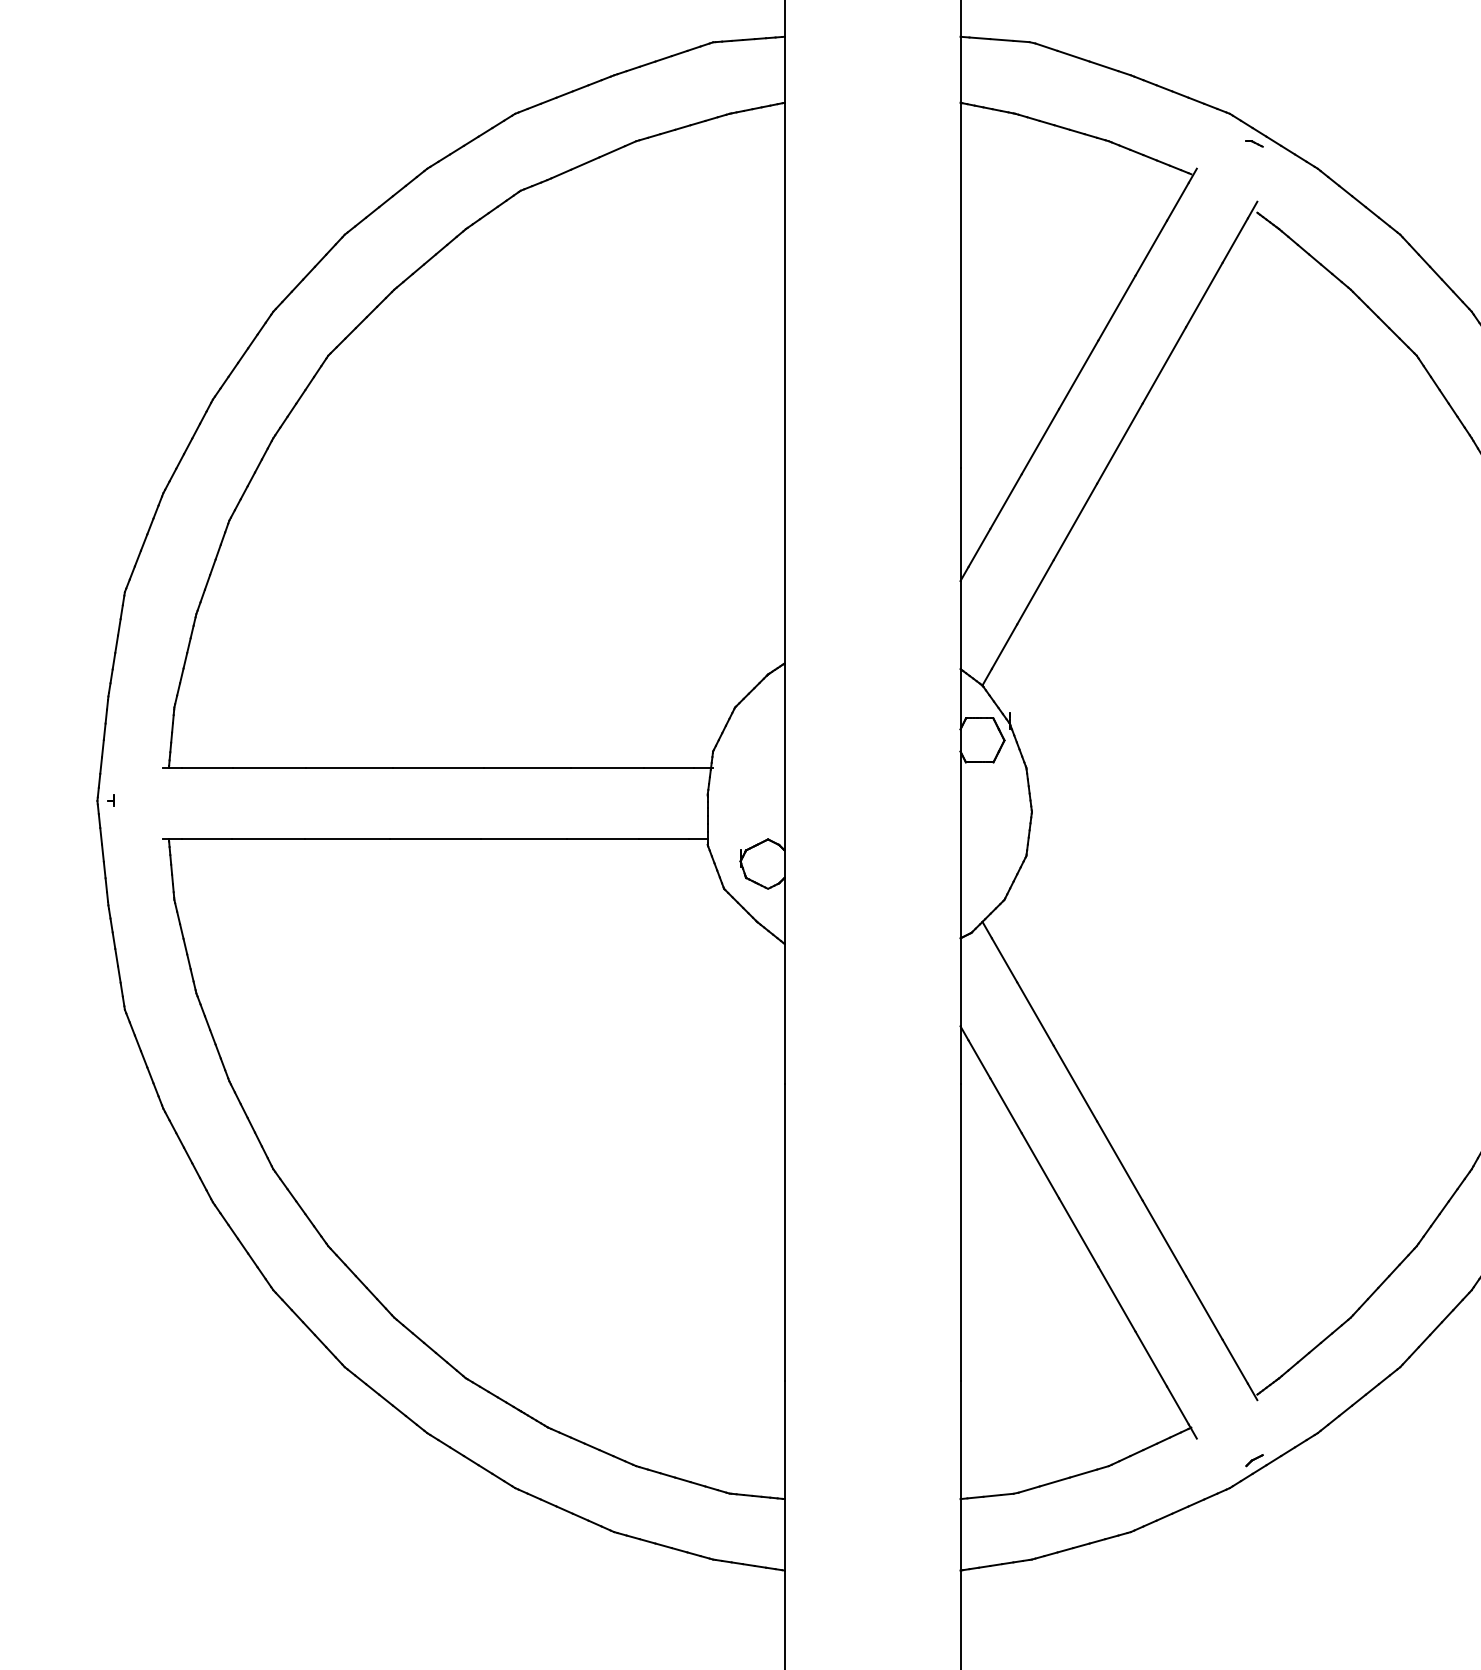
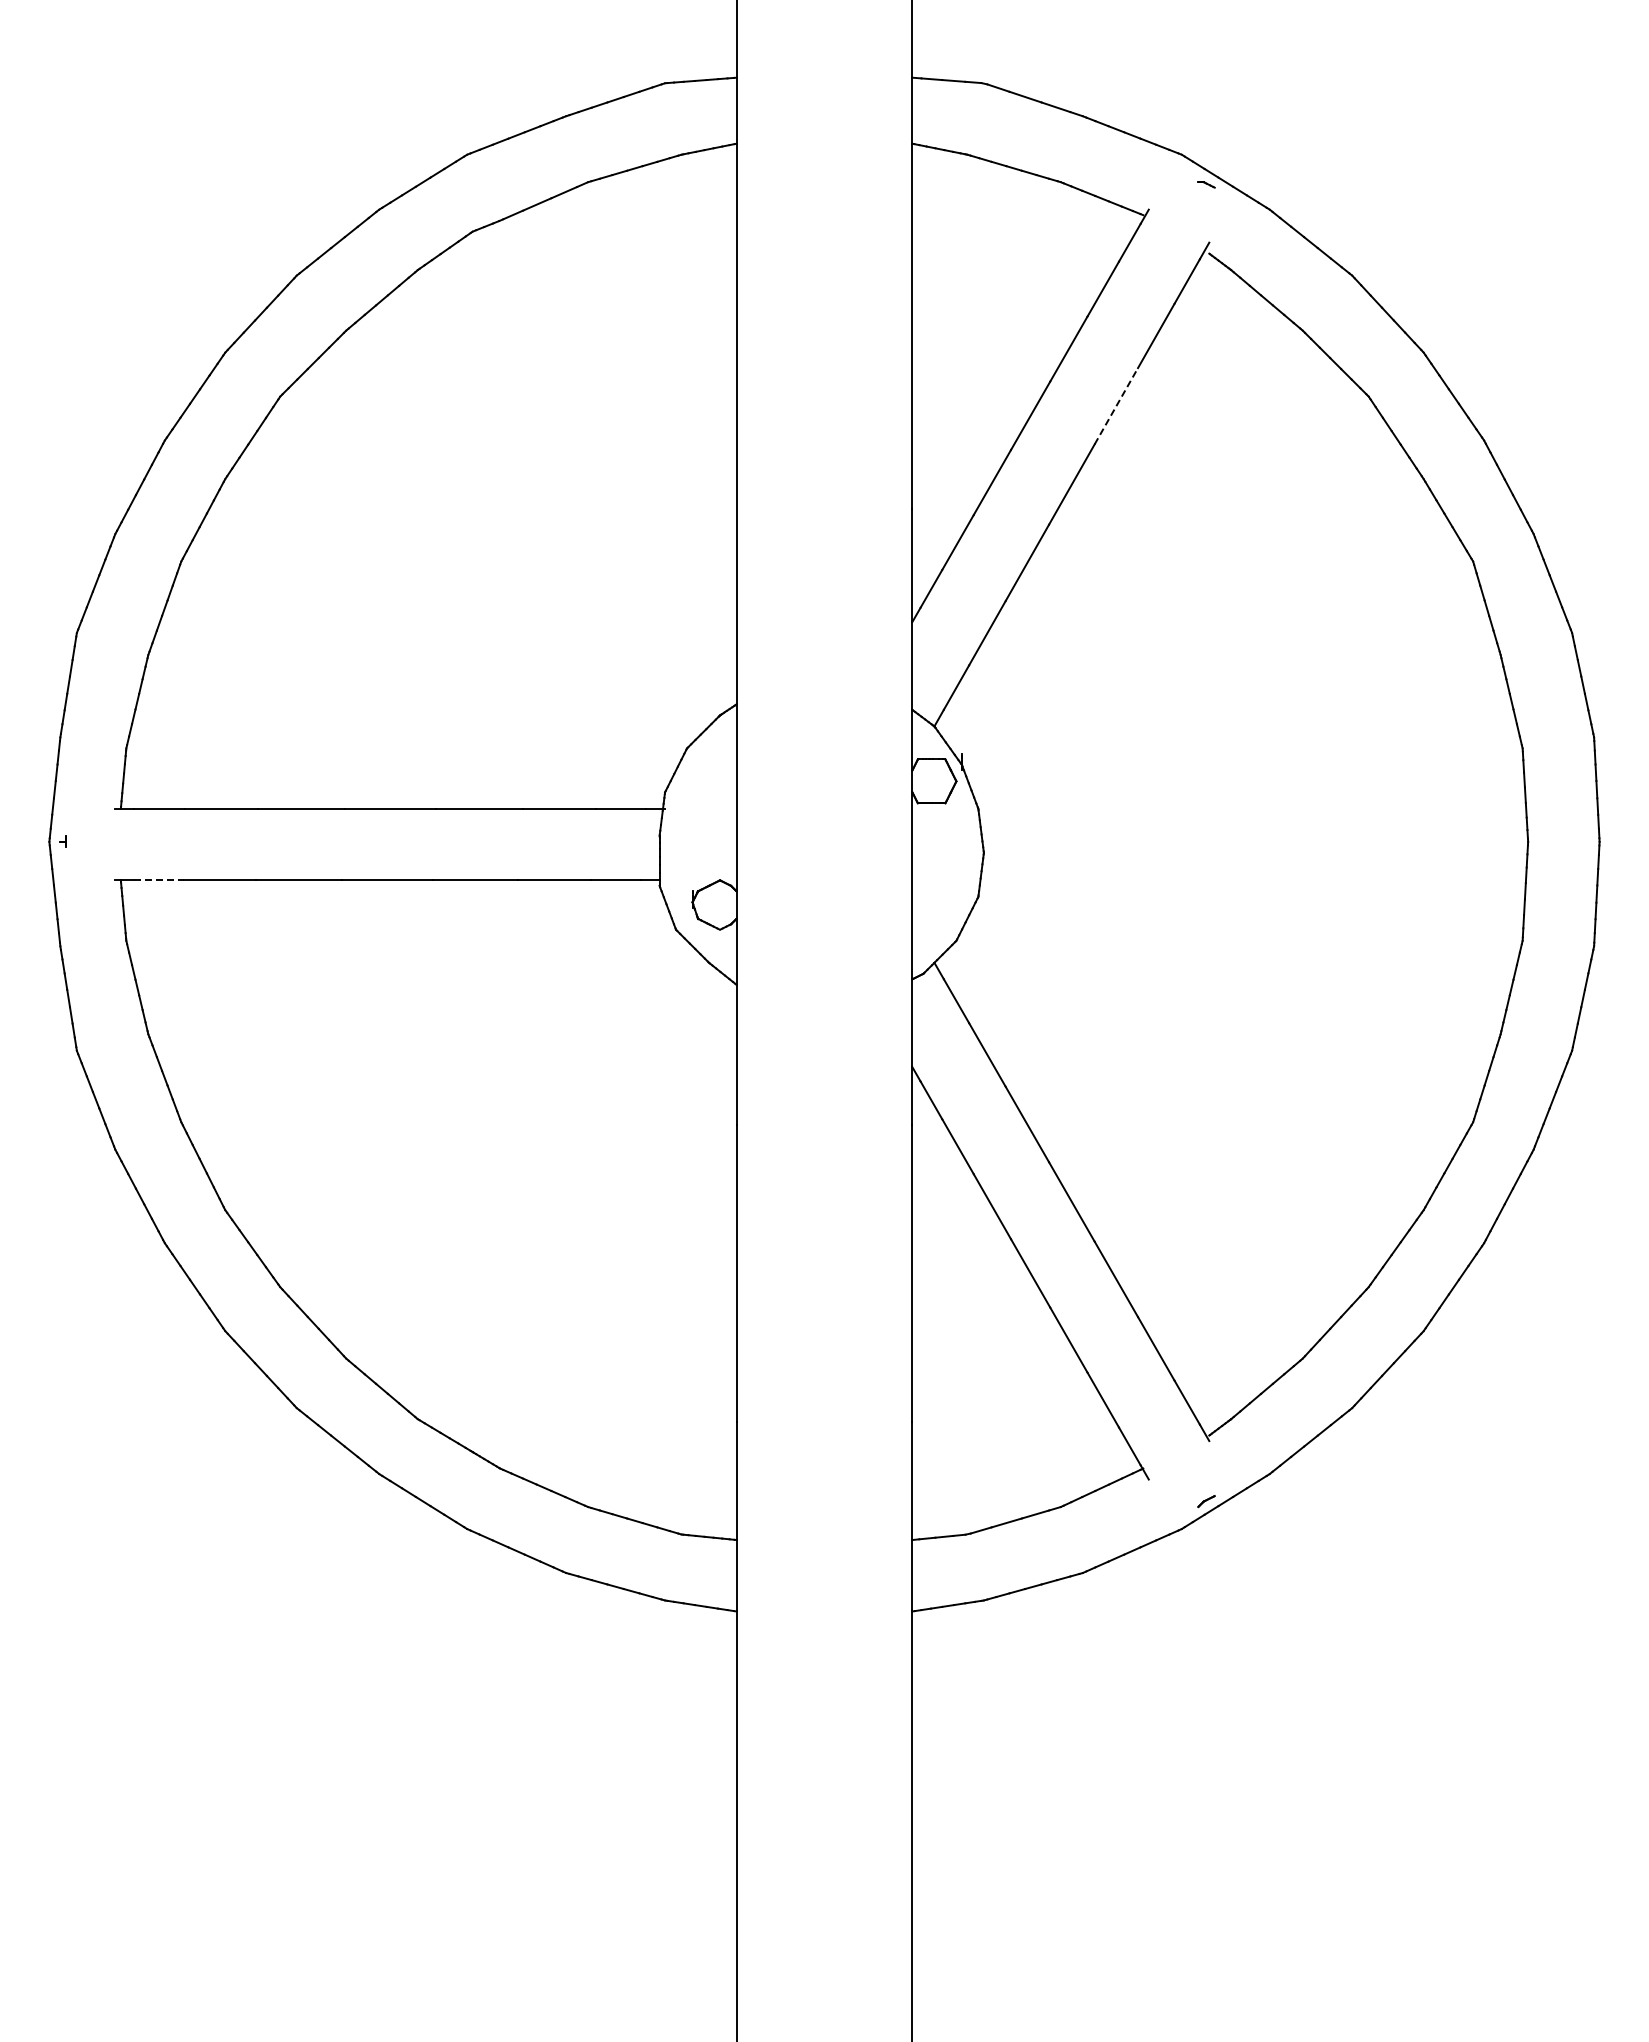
line: (1164, 365) -> (1116, 406), solid -> dashed
line: (207, 839) -> (159, 880), solid -> dashed

